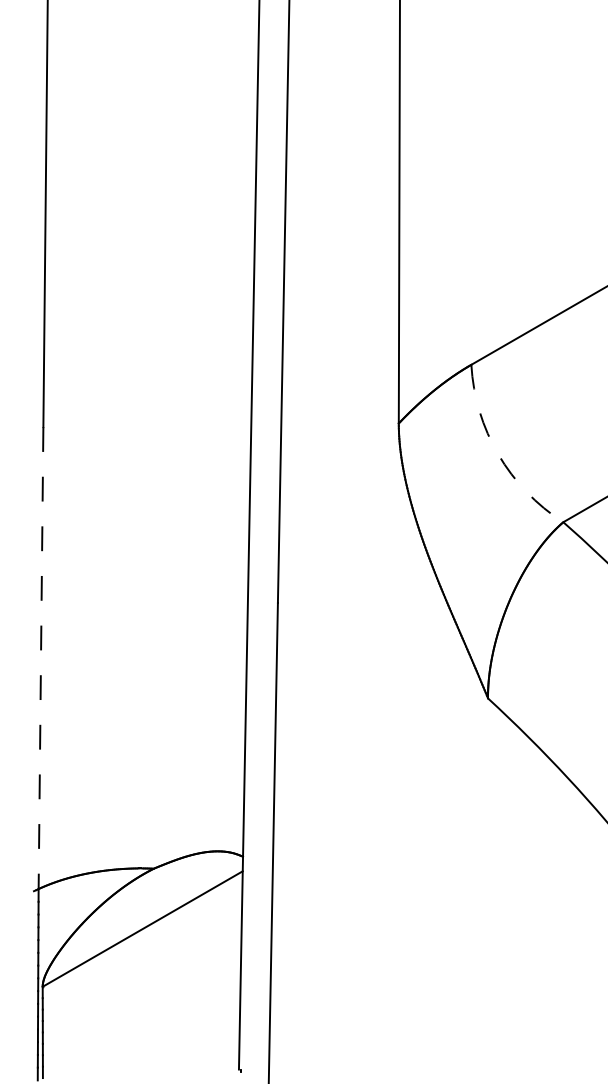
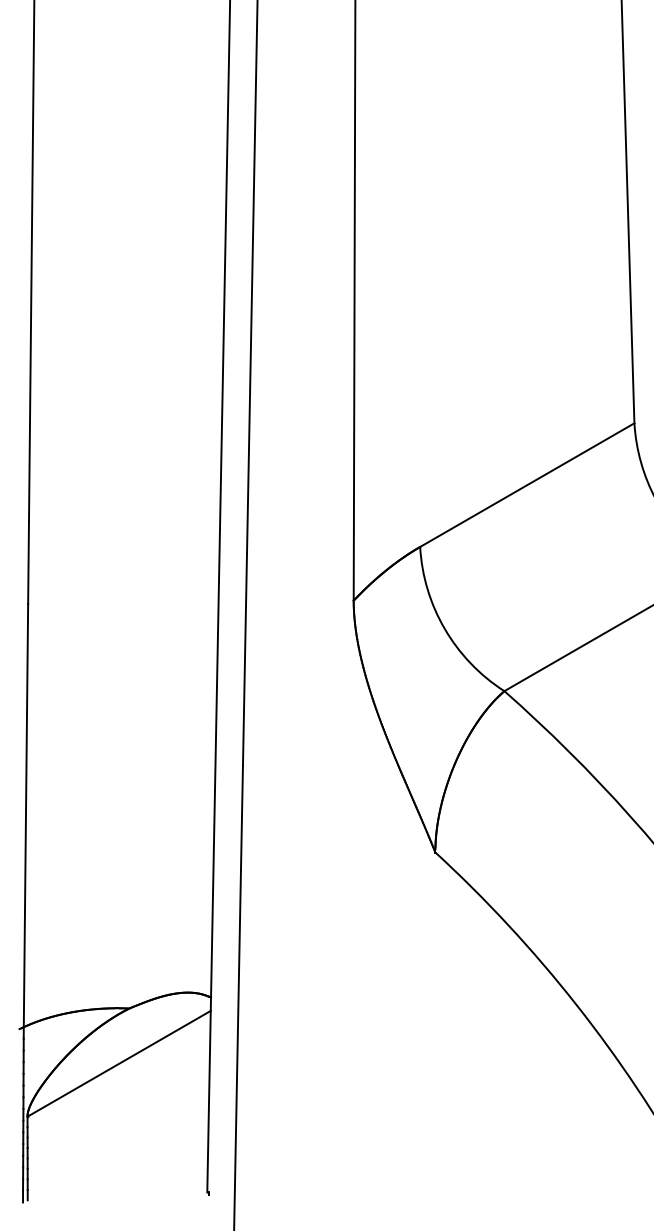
arc: (497, 454) -> (444, 629), dashed -> solid
line: (40, 657) -> (25, 815), dashed -> solid

